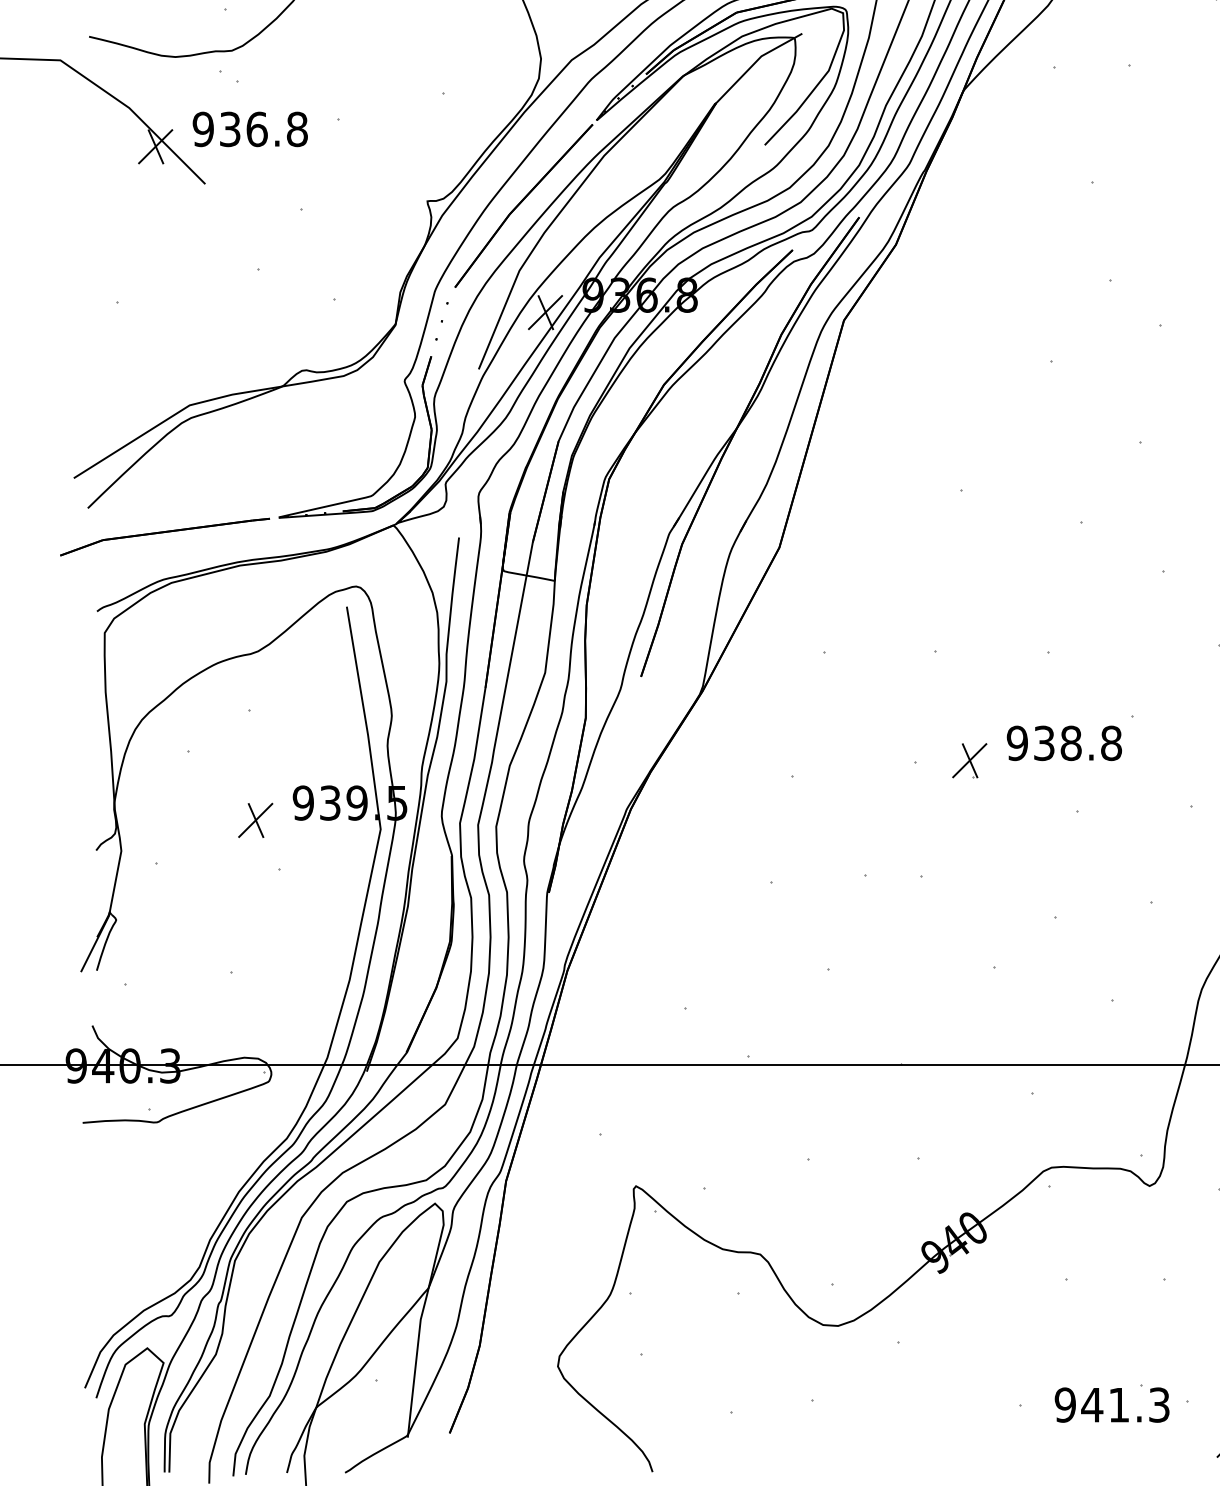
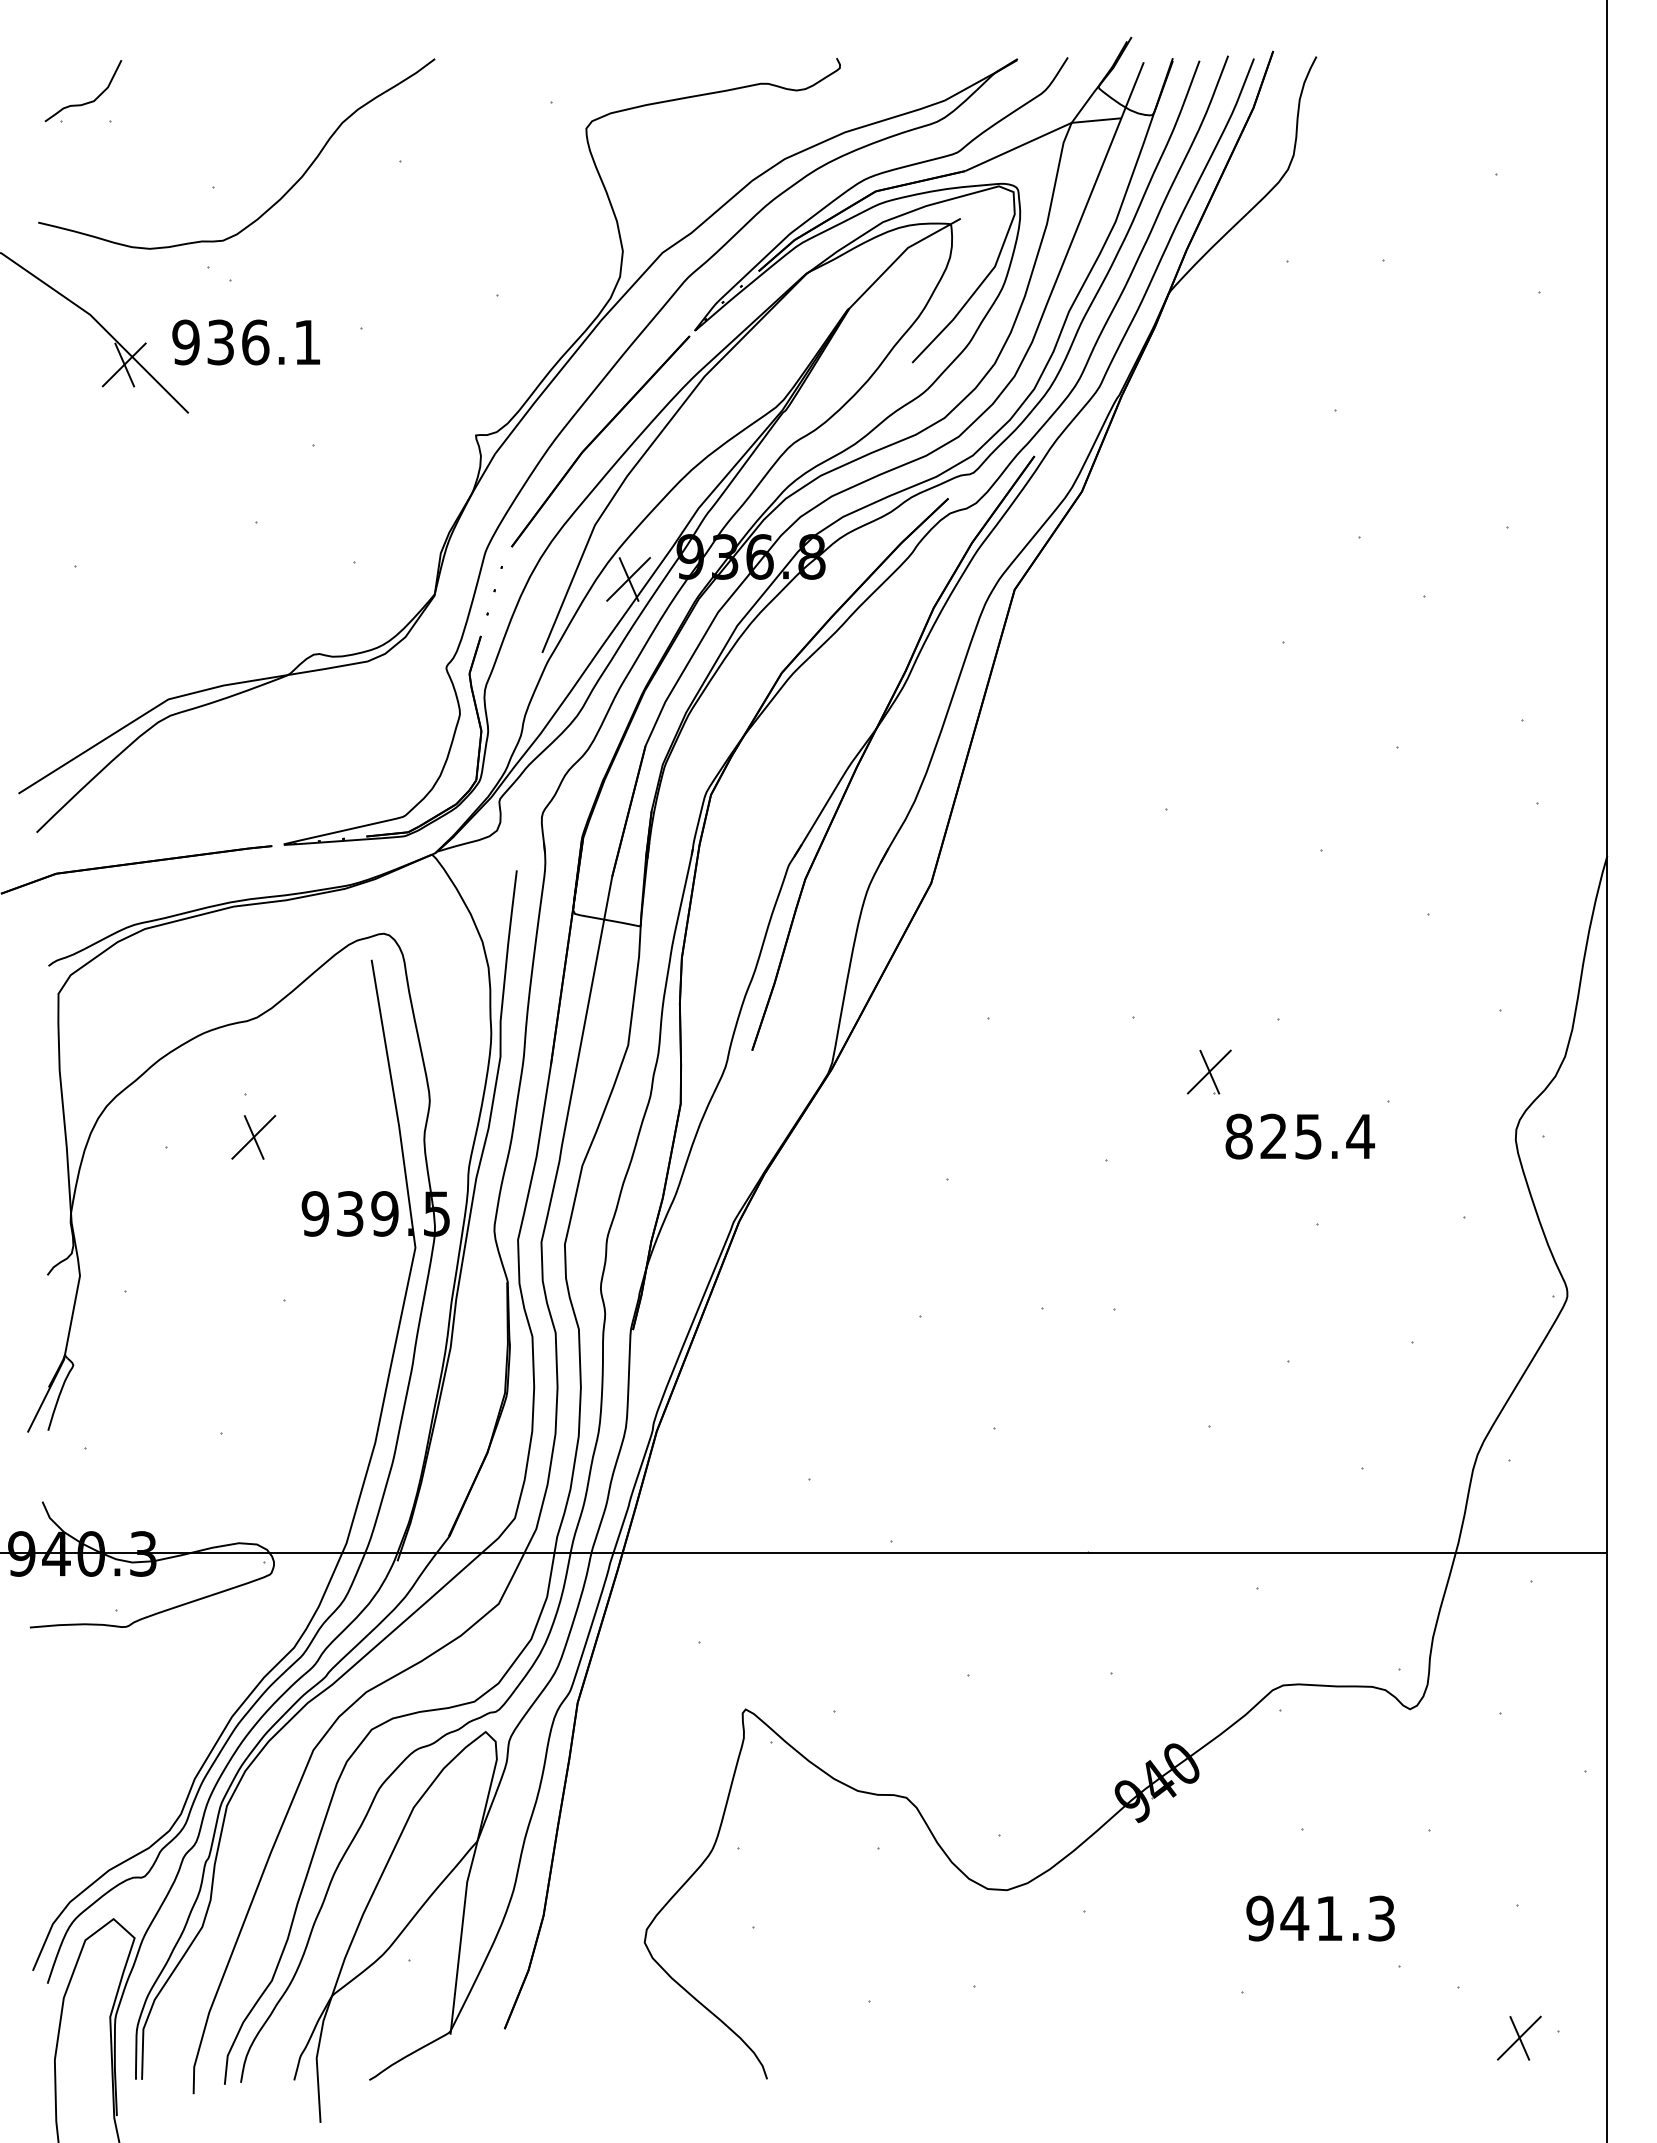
text: (297, 129) -> (307, 342), 936.8 -> 936.1
text: (1064, 743) -> (1300, 1136), 938.8 -> 825.4
part: (969, 760) -> (1208, 1071), moved
part: (255, 820) -> (253, 1137), moved
text: (1112, 1405) -> (1320, 1918), moved

